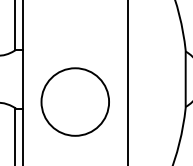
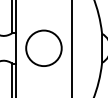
circle: (74, 100) -> (43, 47), moved

